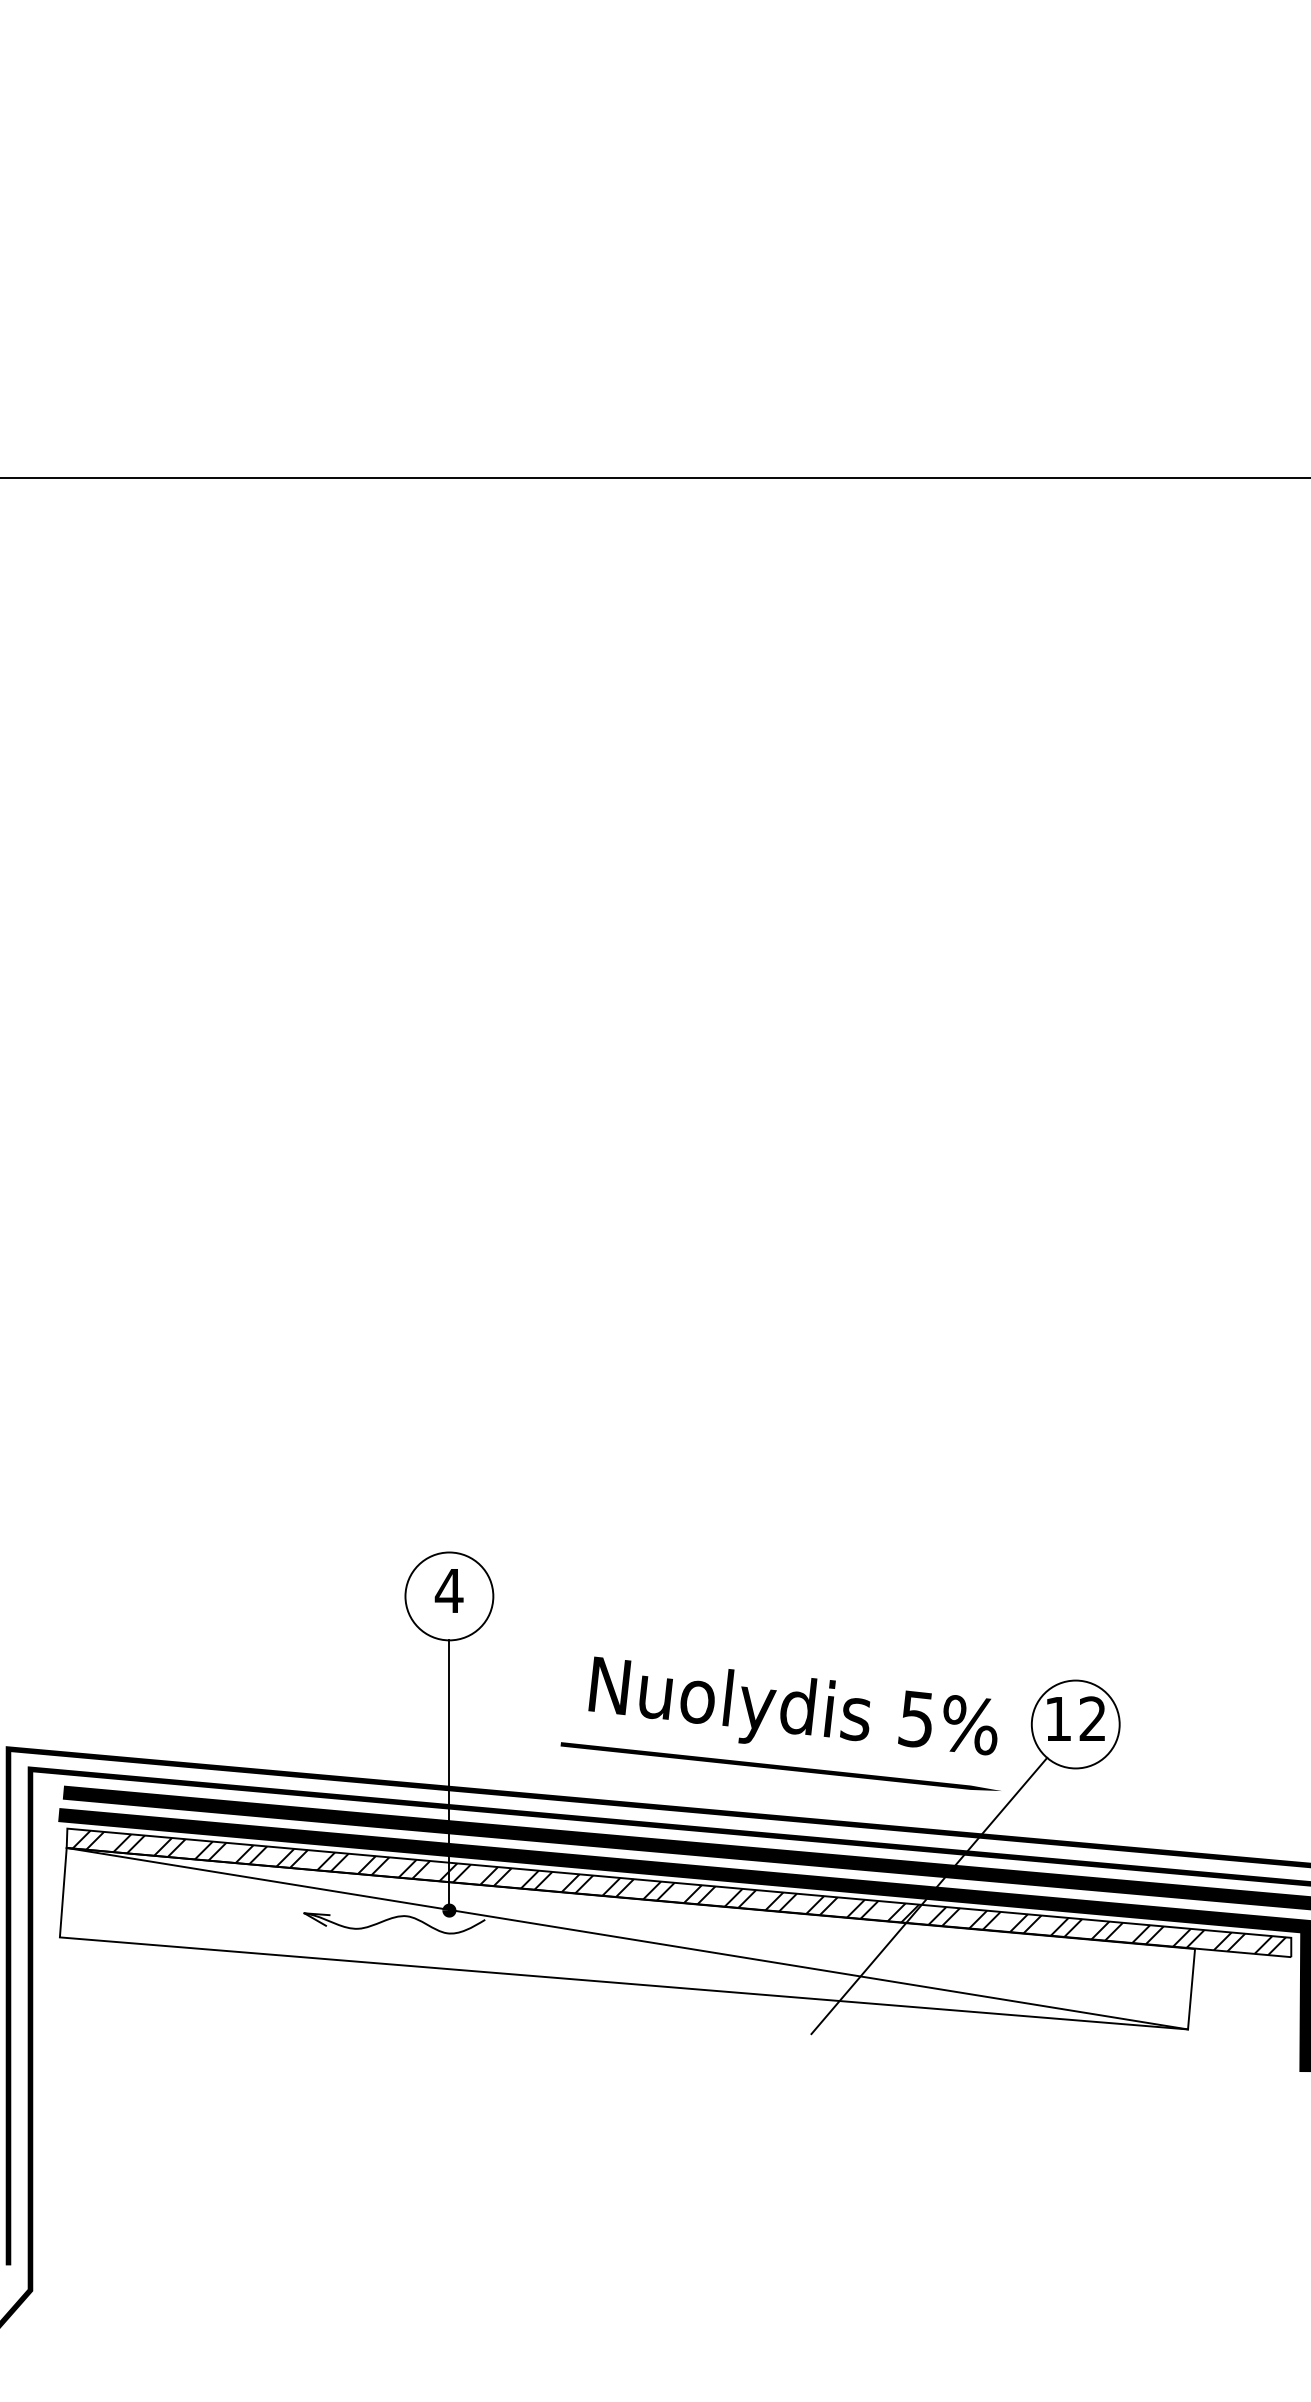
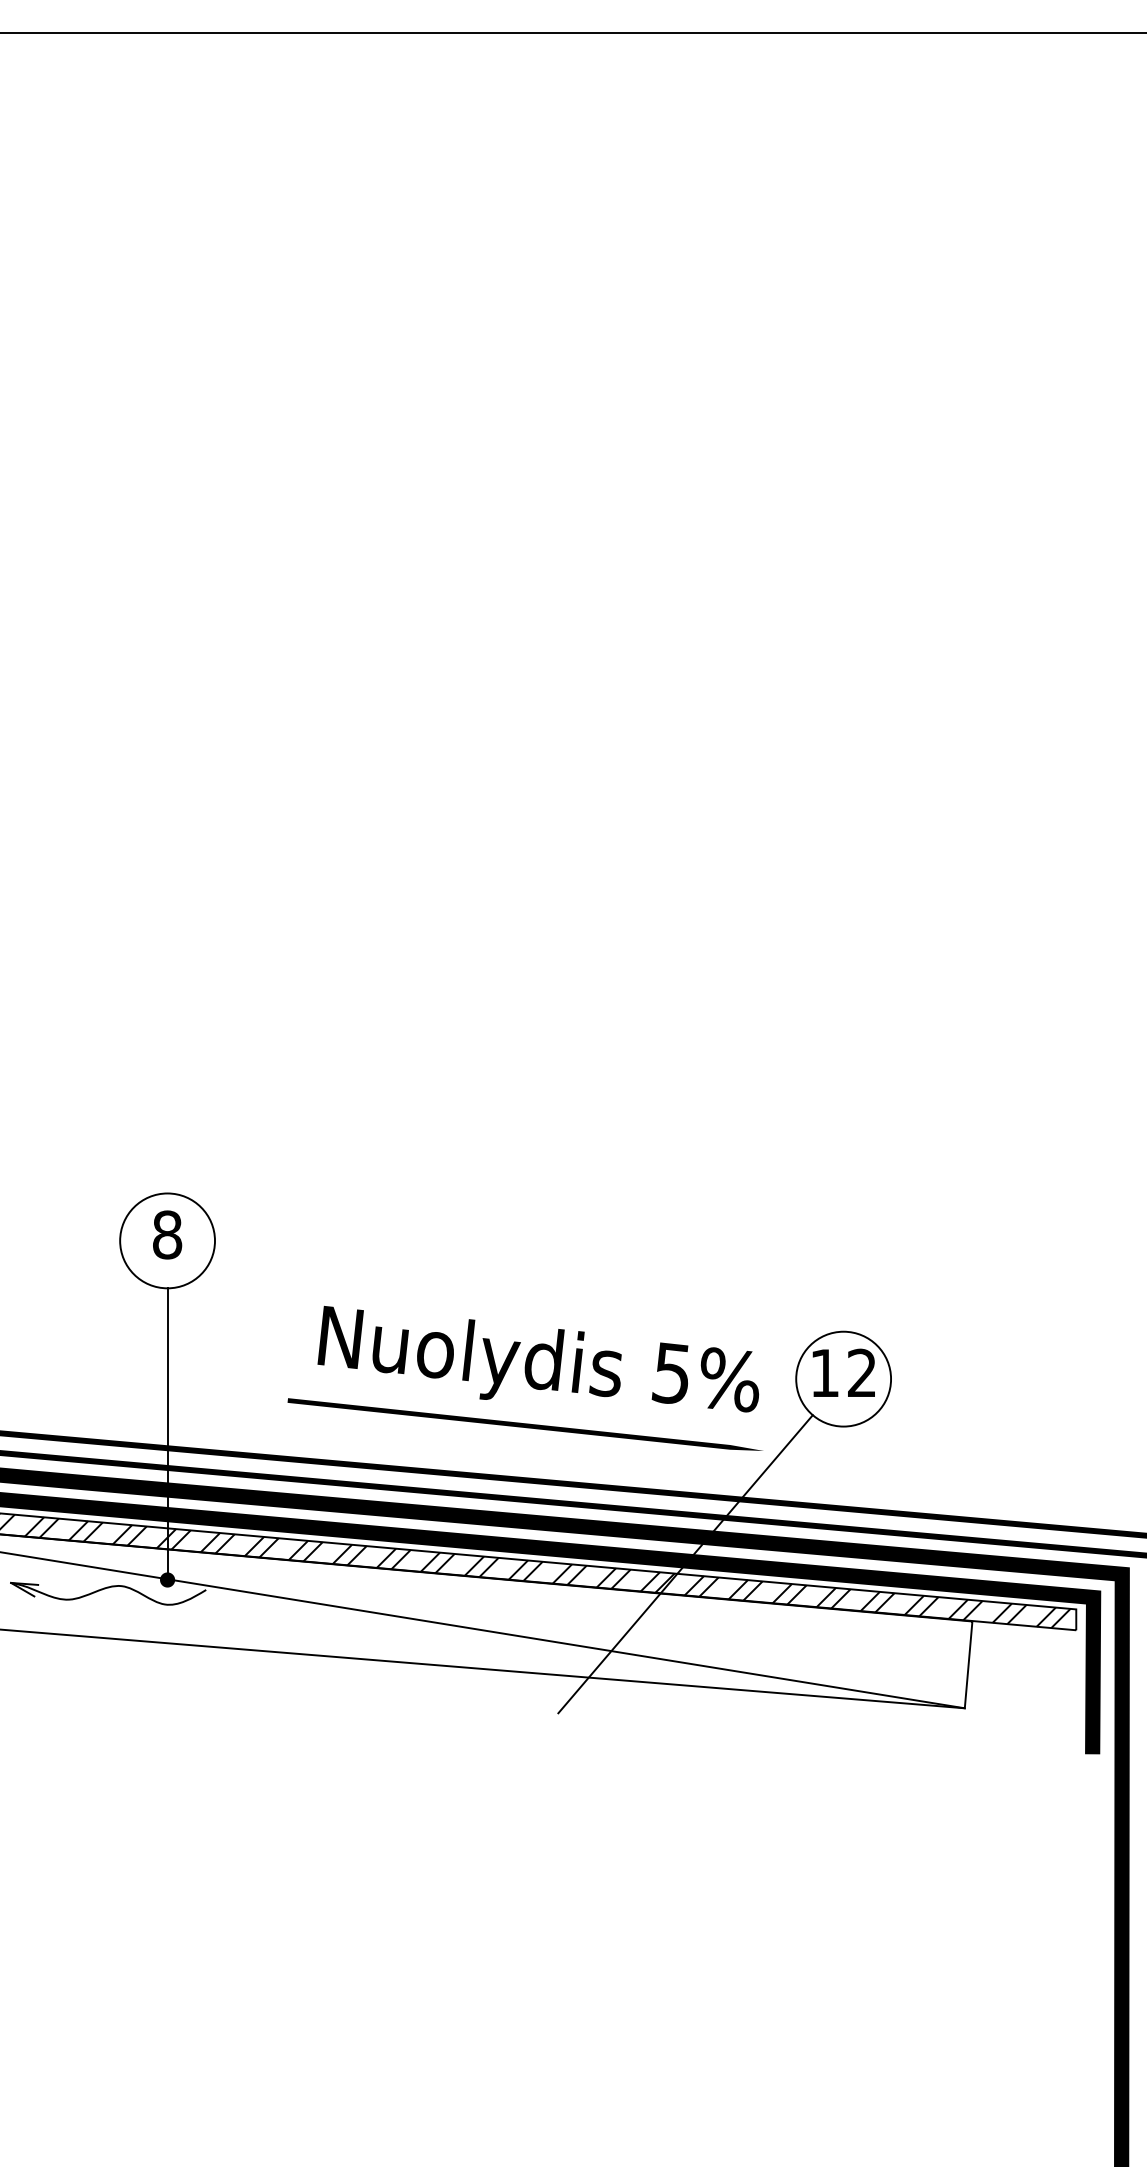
text: (448, 1590) -> (166, 1234), 4 -> 8

